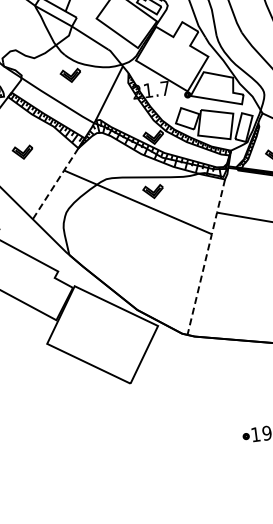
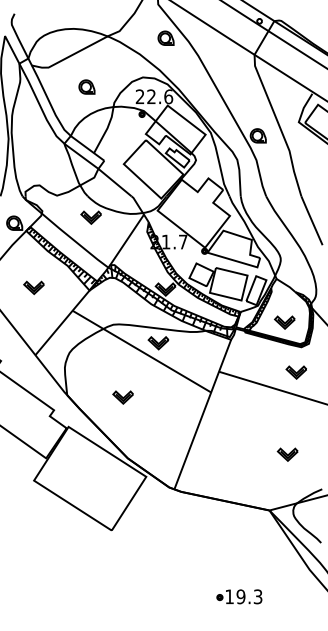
line: (56, 183) -> (63, 322), dashed -> solid
part: (124, 250) -> (122, 397), added
line: (206, 255) -> (203, 412), dashed -> solid

